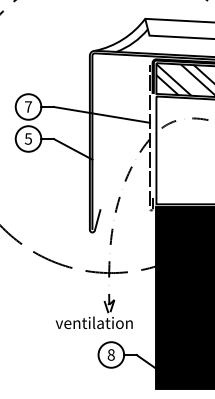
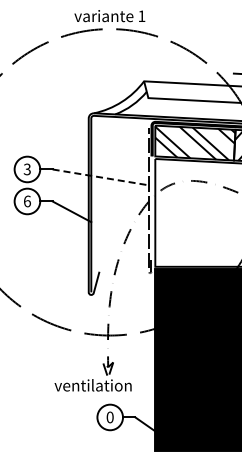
text: (27, 107) -> (26, 169), 7 -> 3
line: (101, 115) -> (100, 177), solid -> dashed
text: (27, 139) -> (26, 201), 5 -> 6
text: (110, 355) -> (109, 417), 8 -> 0

